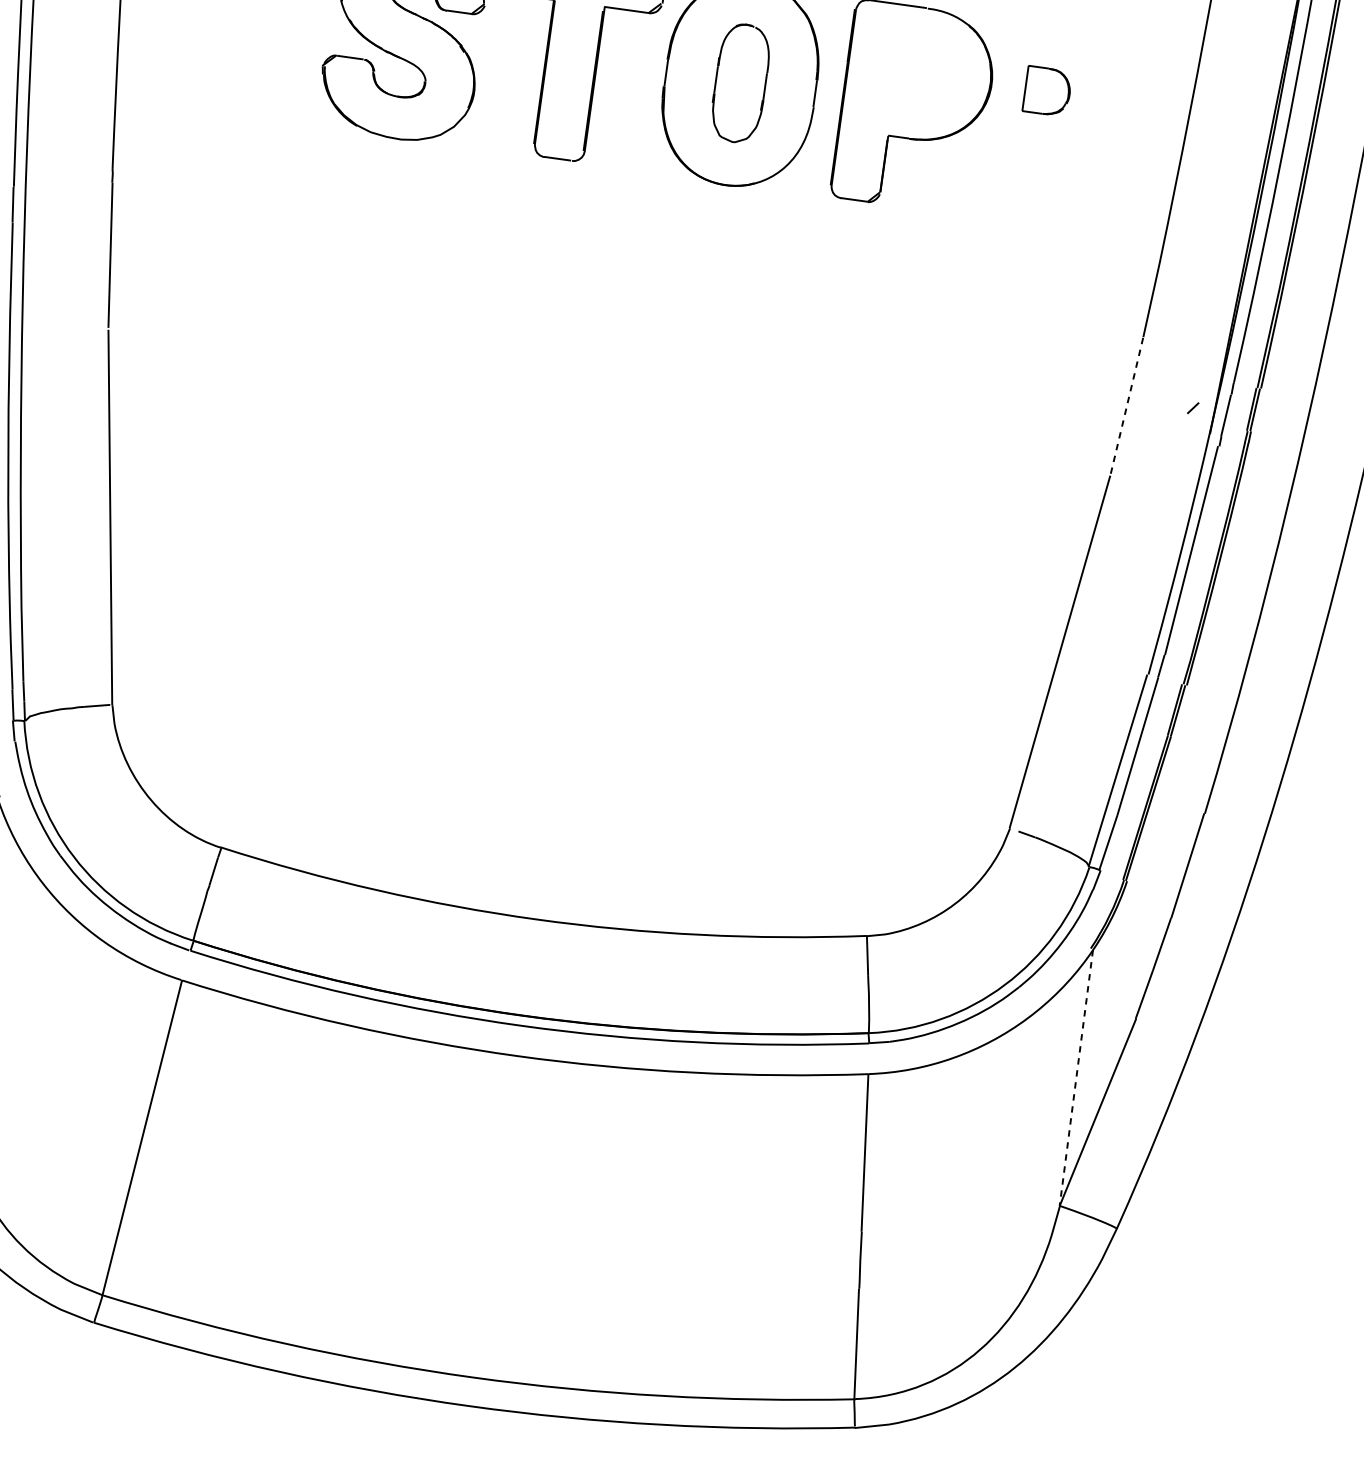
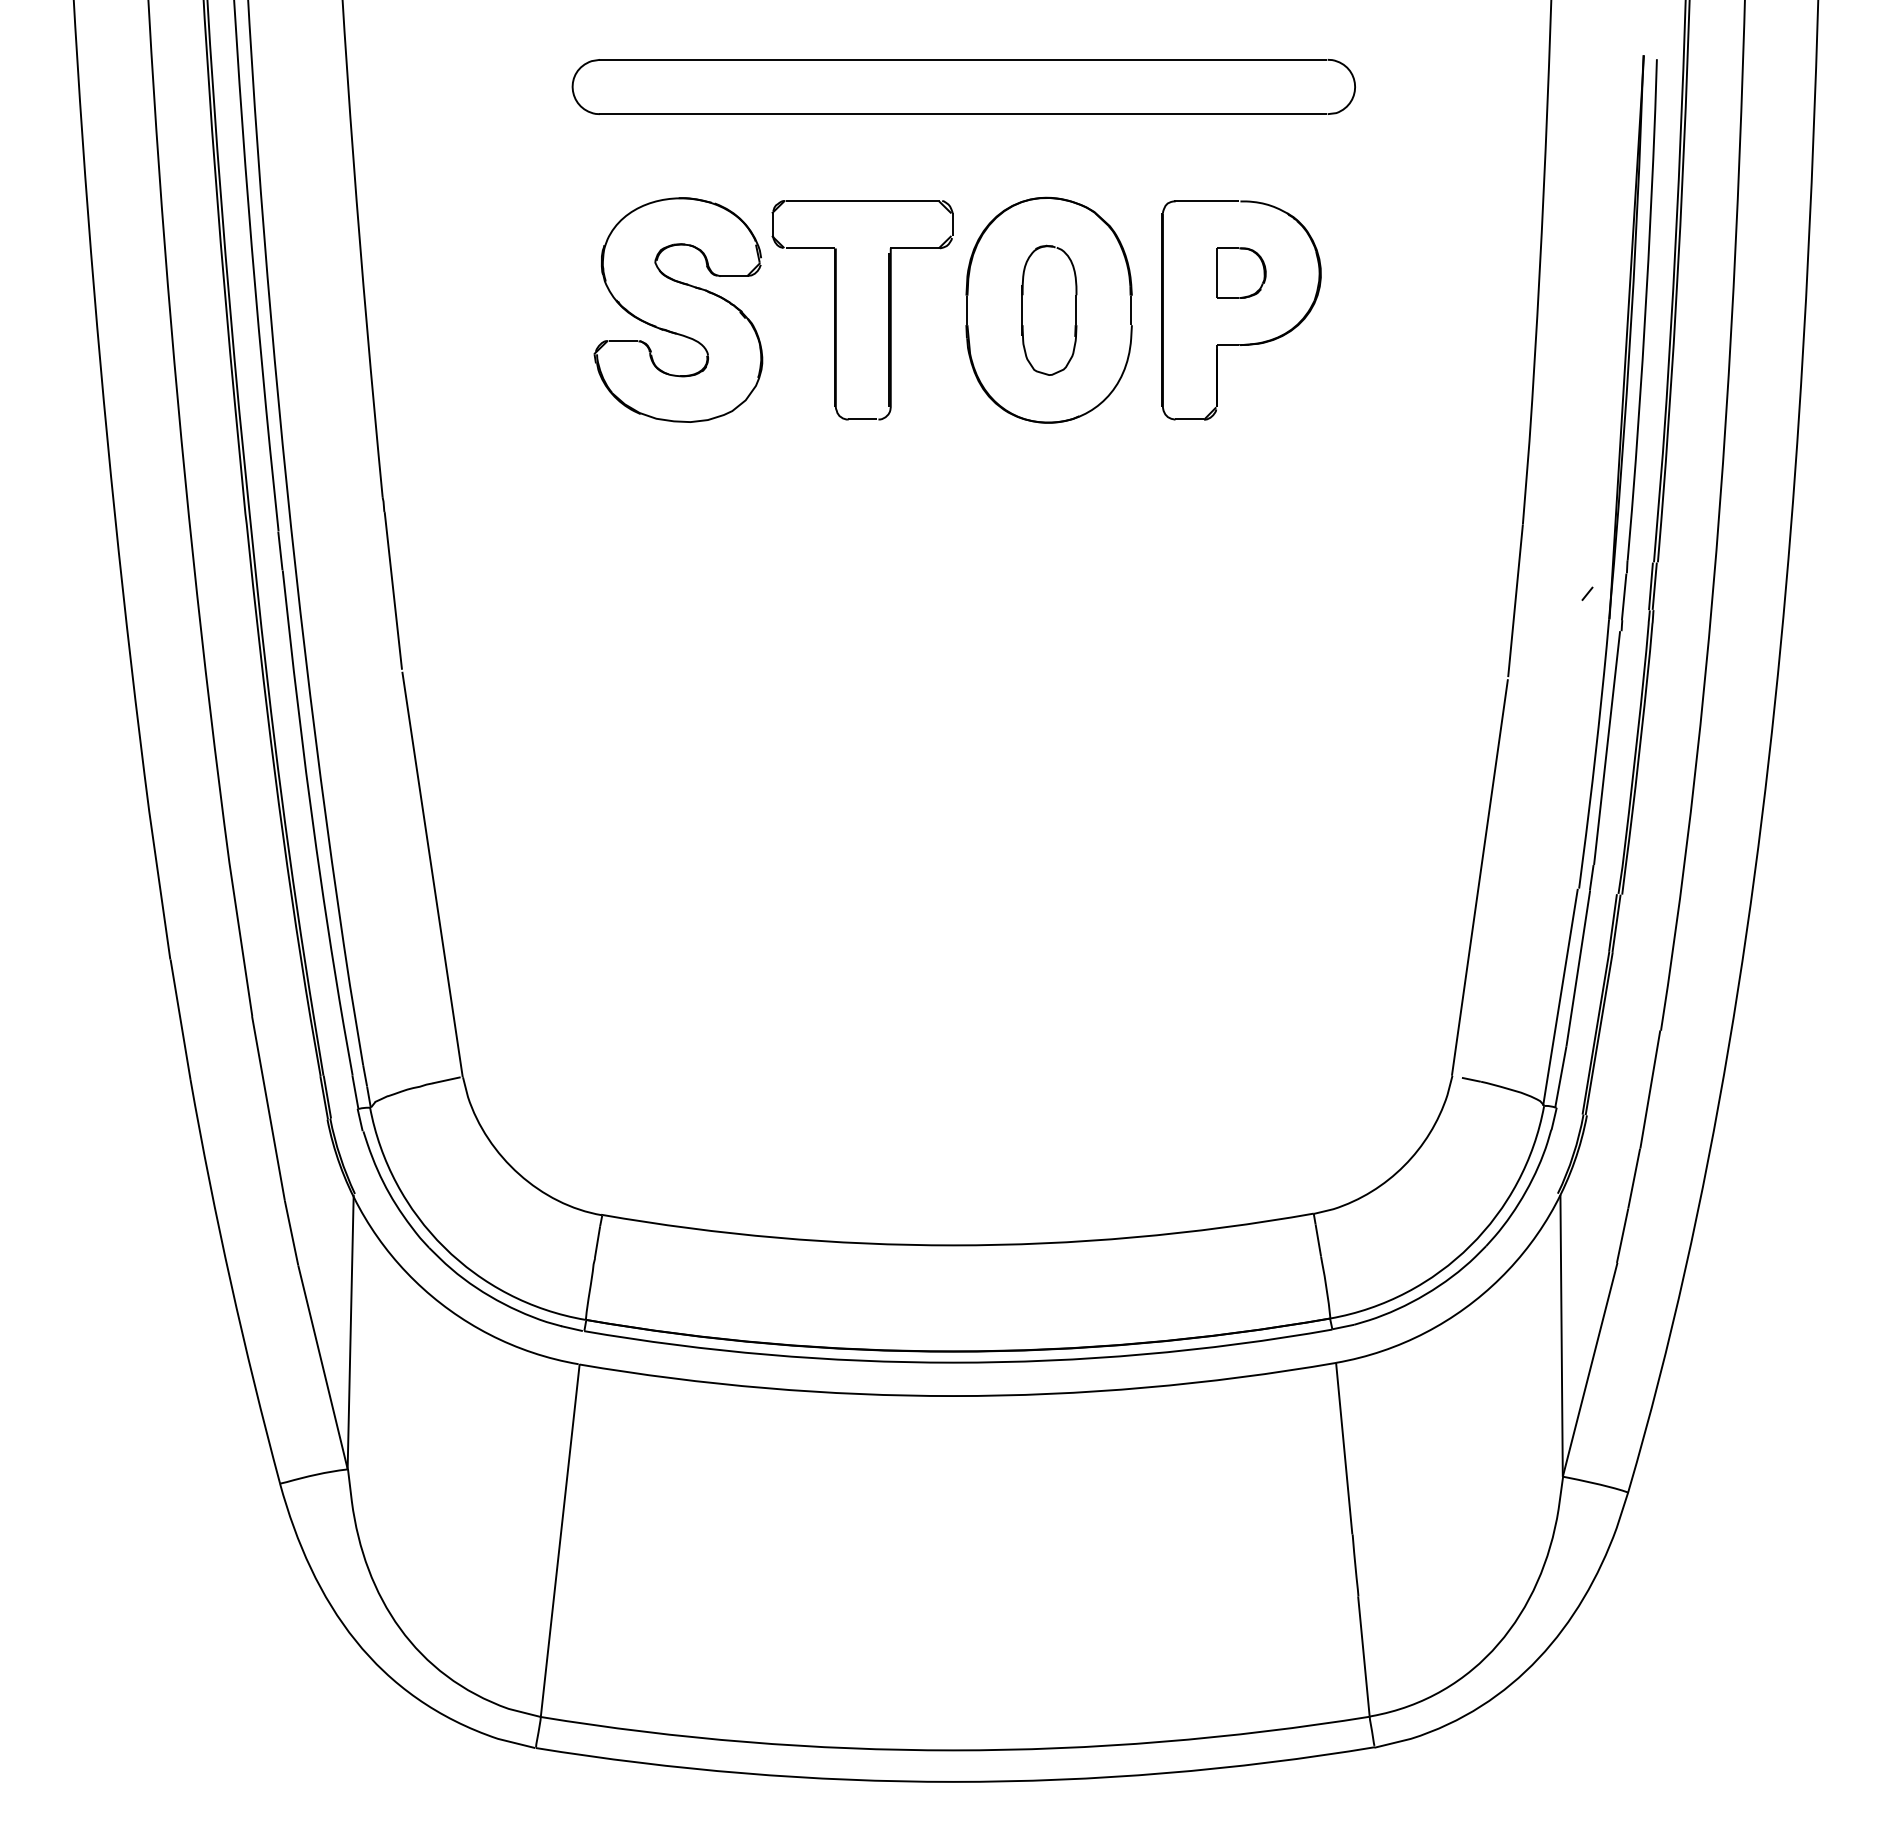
part: (1047, 90) -> (1241, 272), moved
line: (1127, 405) -> (1515, 600), dashed -> solid
line: (1076, 1077) -> (1561, 1335), dashed -> solid

